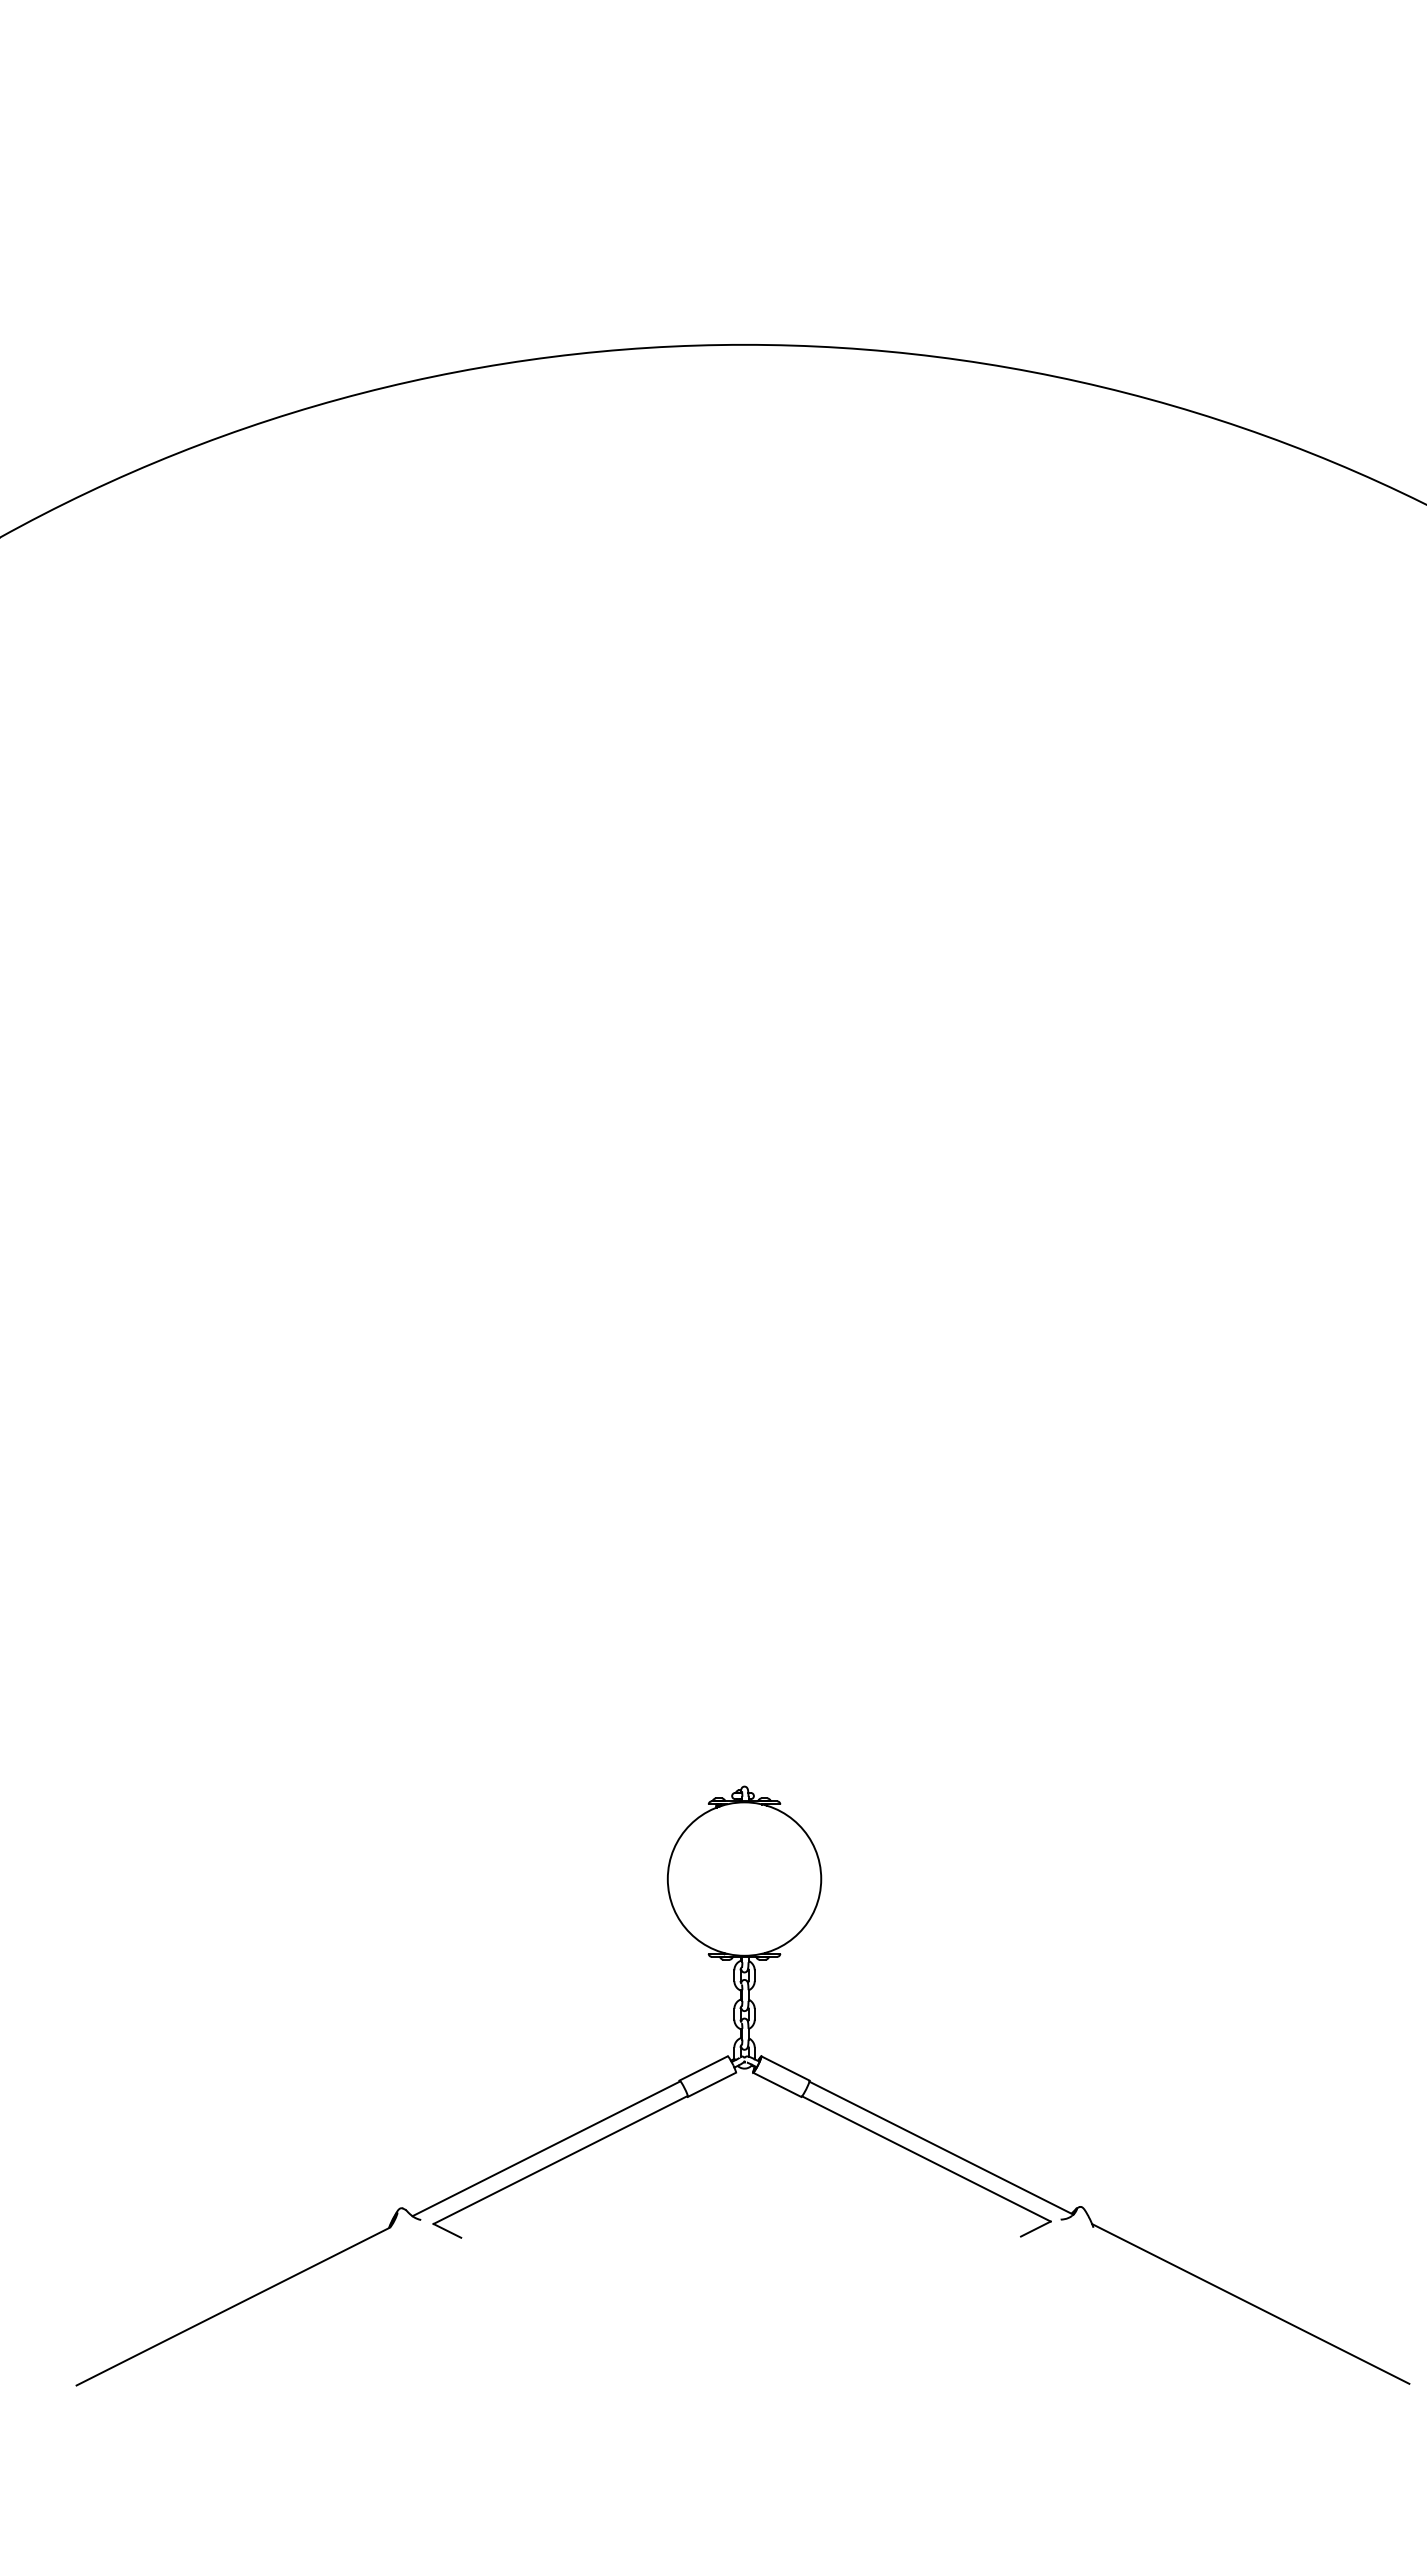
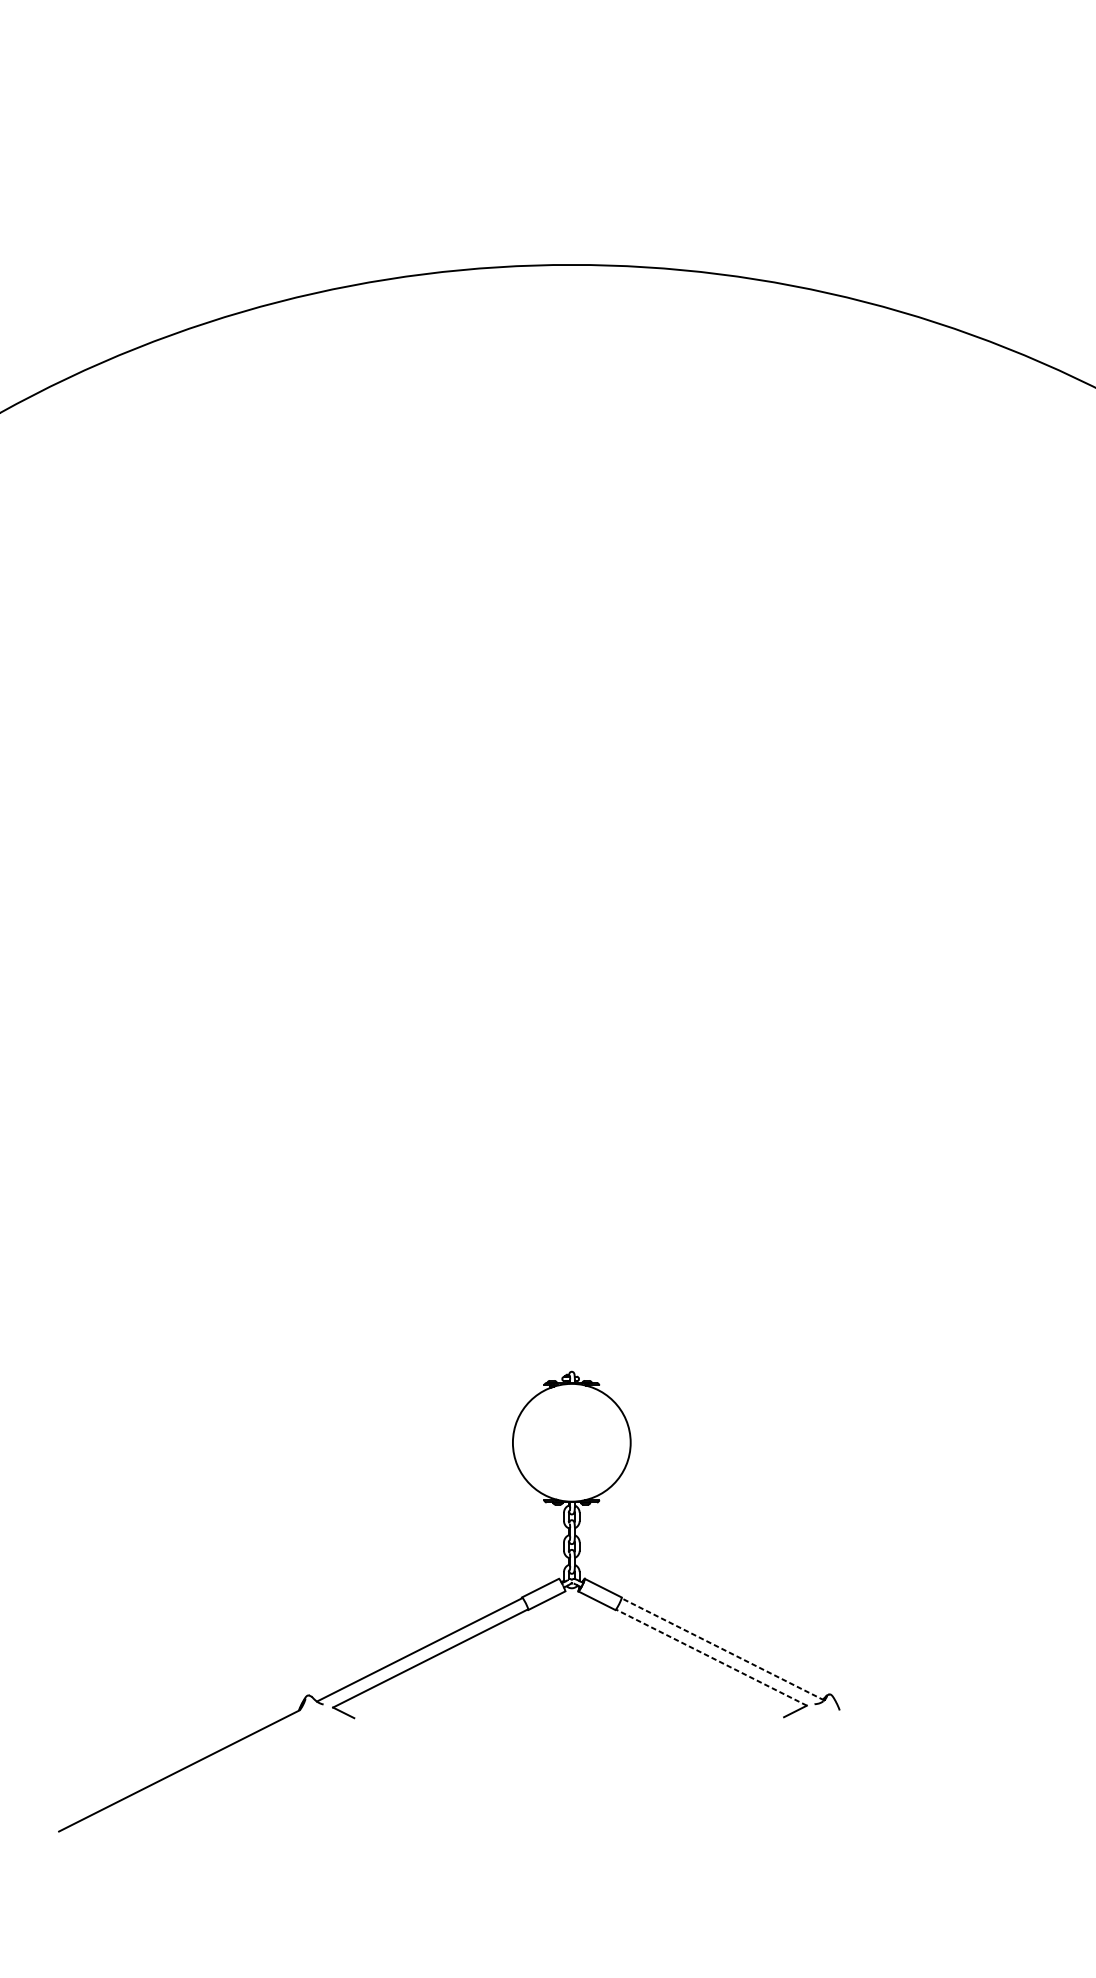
line: (941, 2148) -> (723, 1649), solid -> dashed
line: (925, 2158) -> (710, 1657), solid -> dashed
line: (1250, 2303) -> (960, 1768), removed

